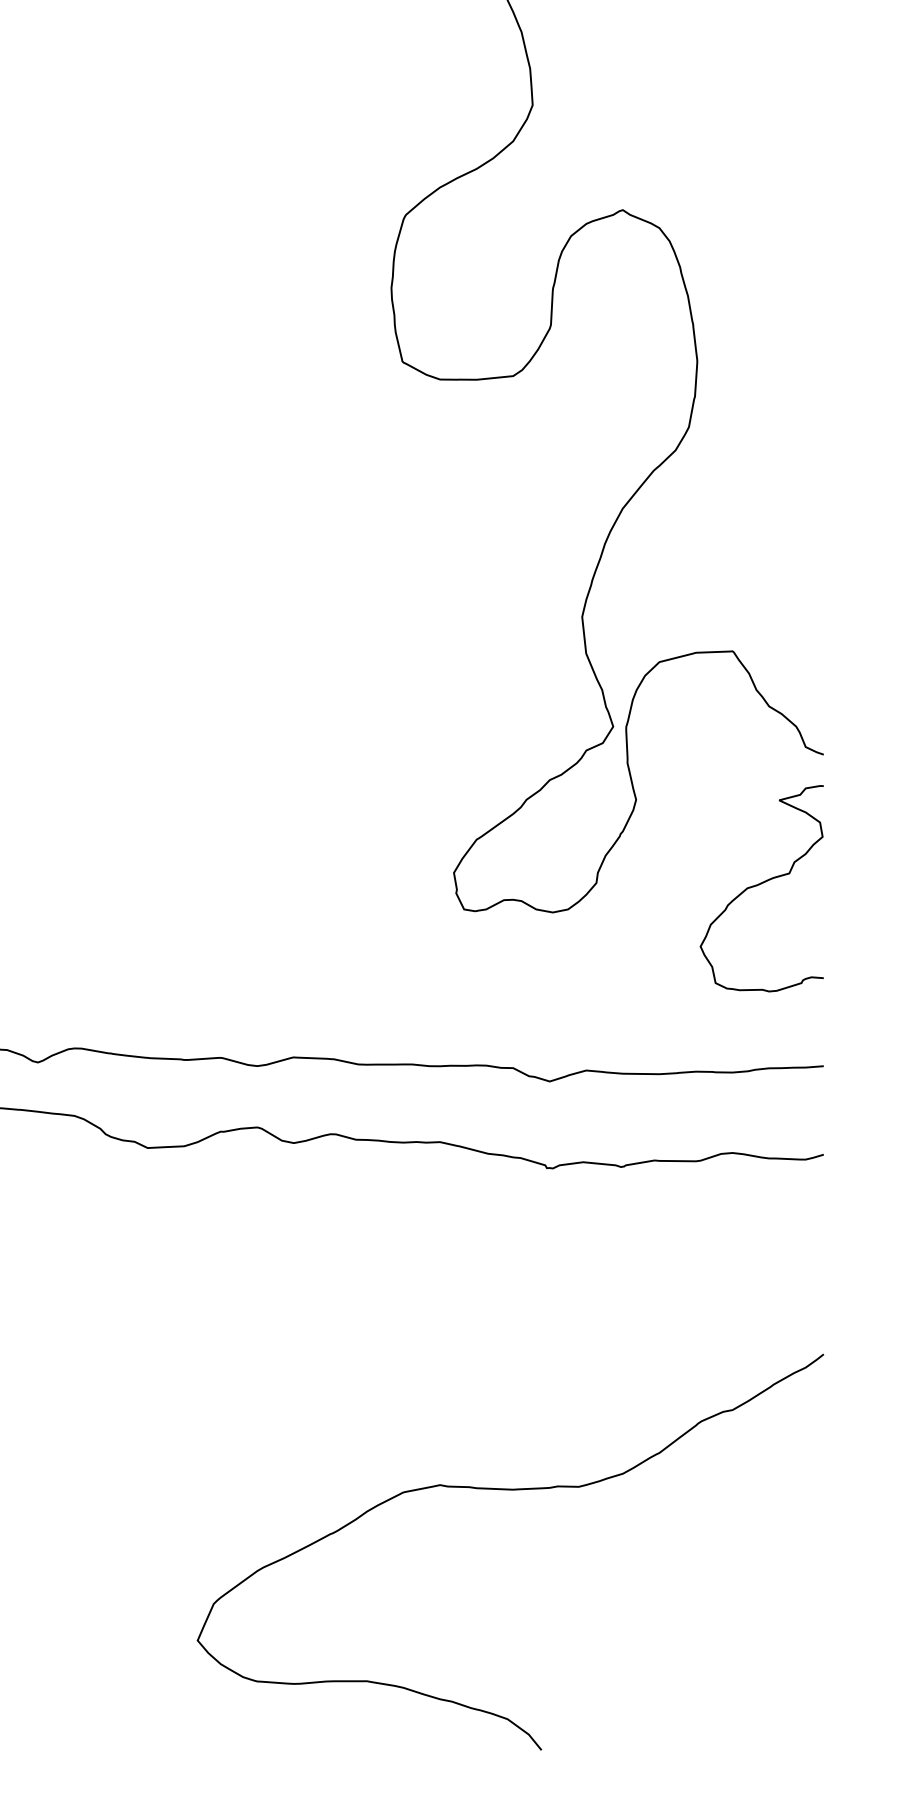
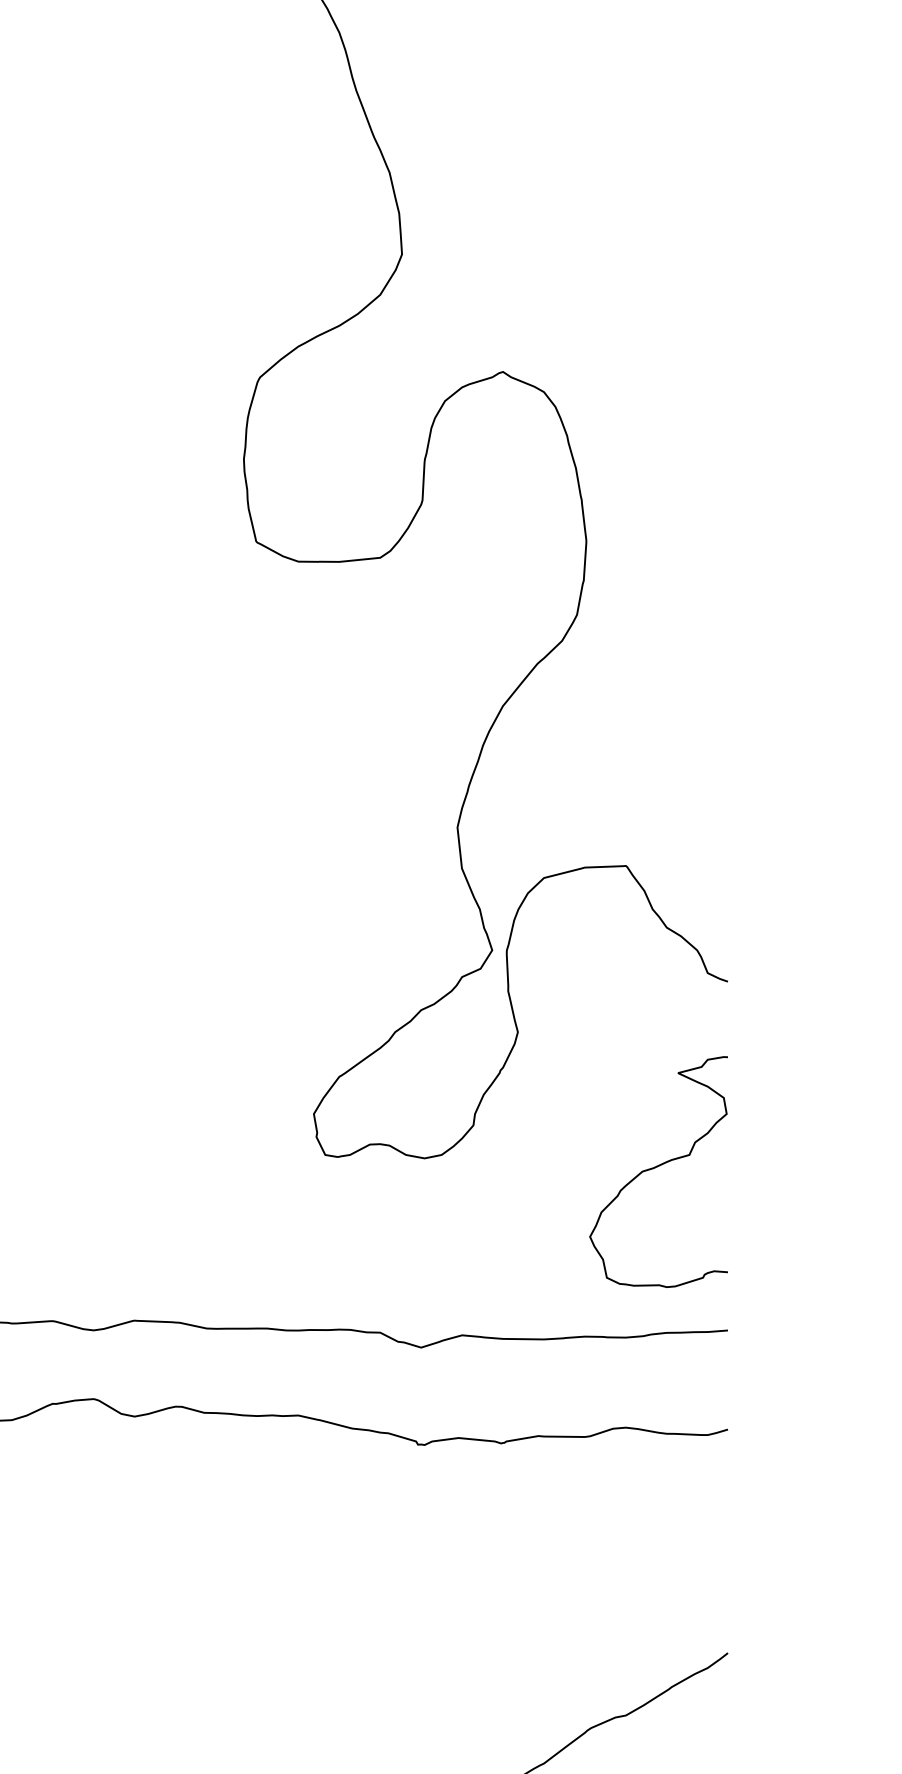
curve: (759, 885) -> (656, 1168), moved

